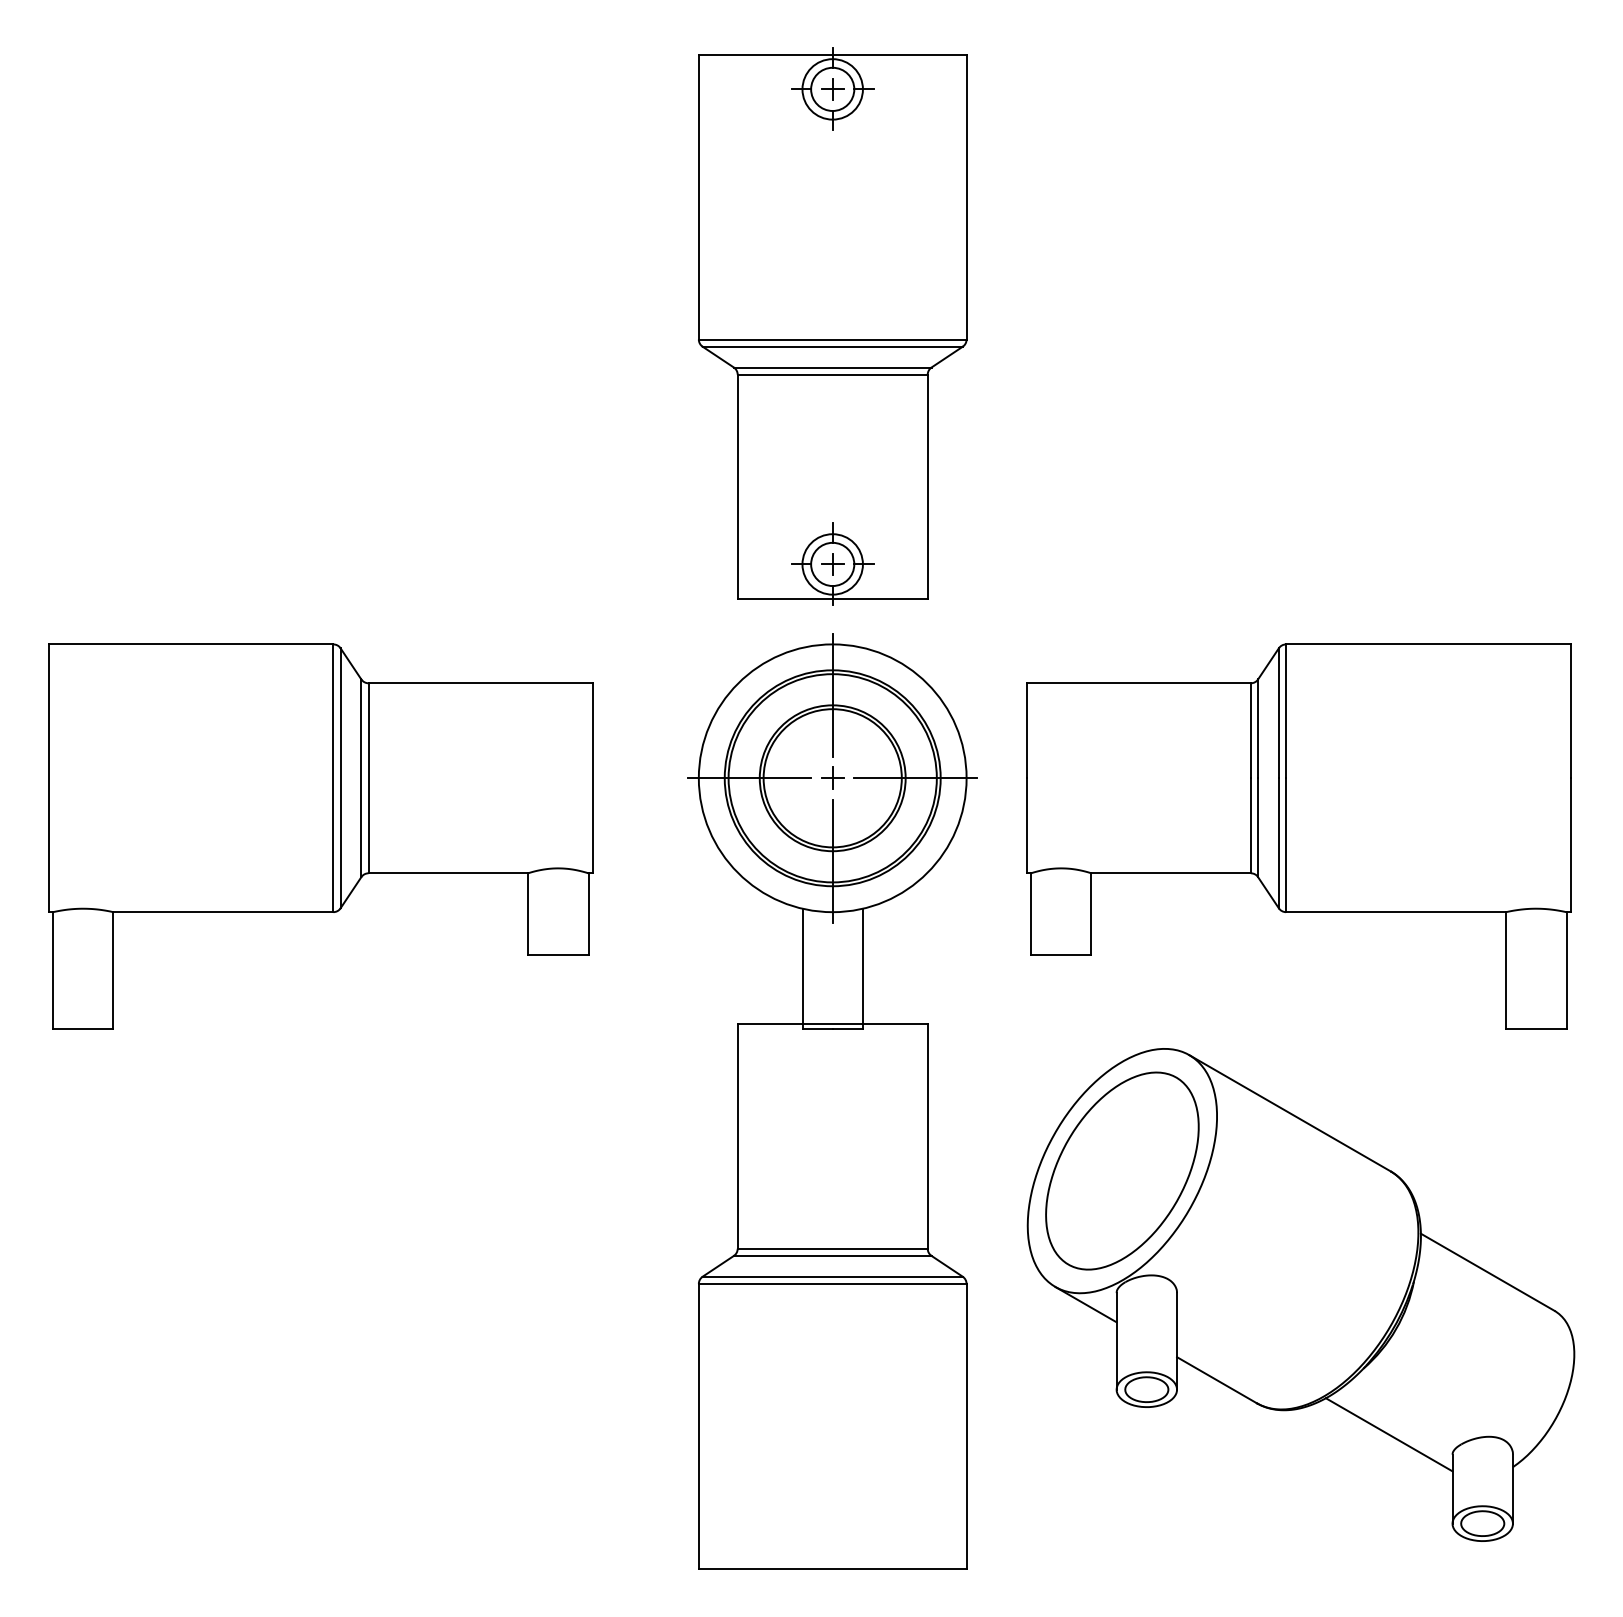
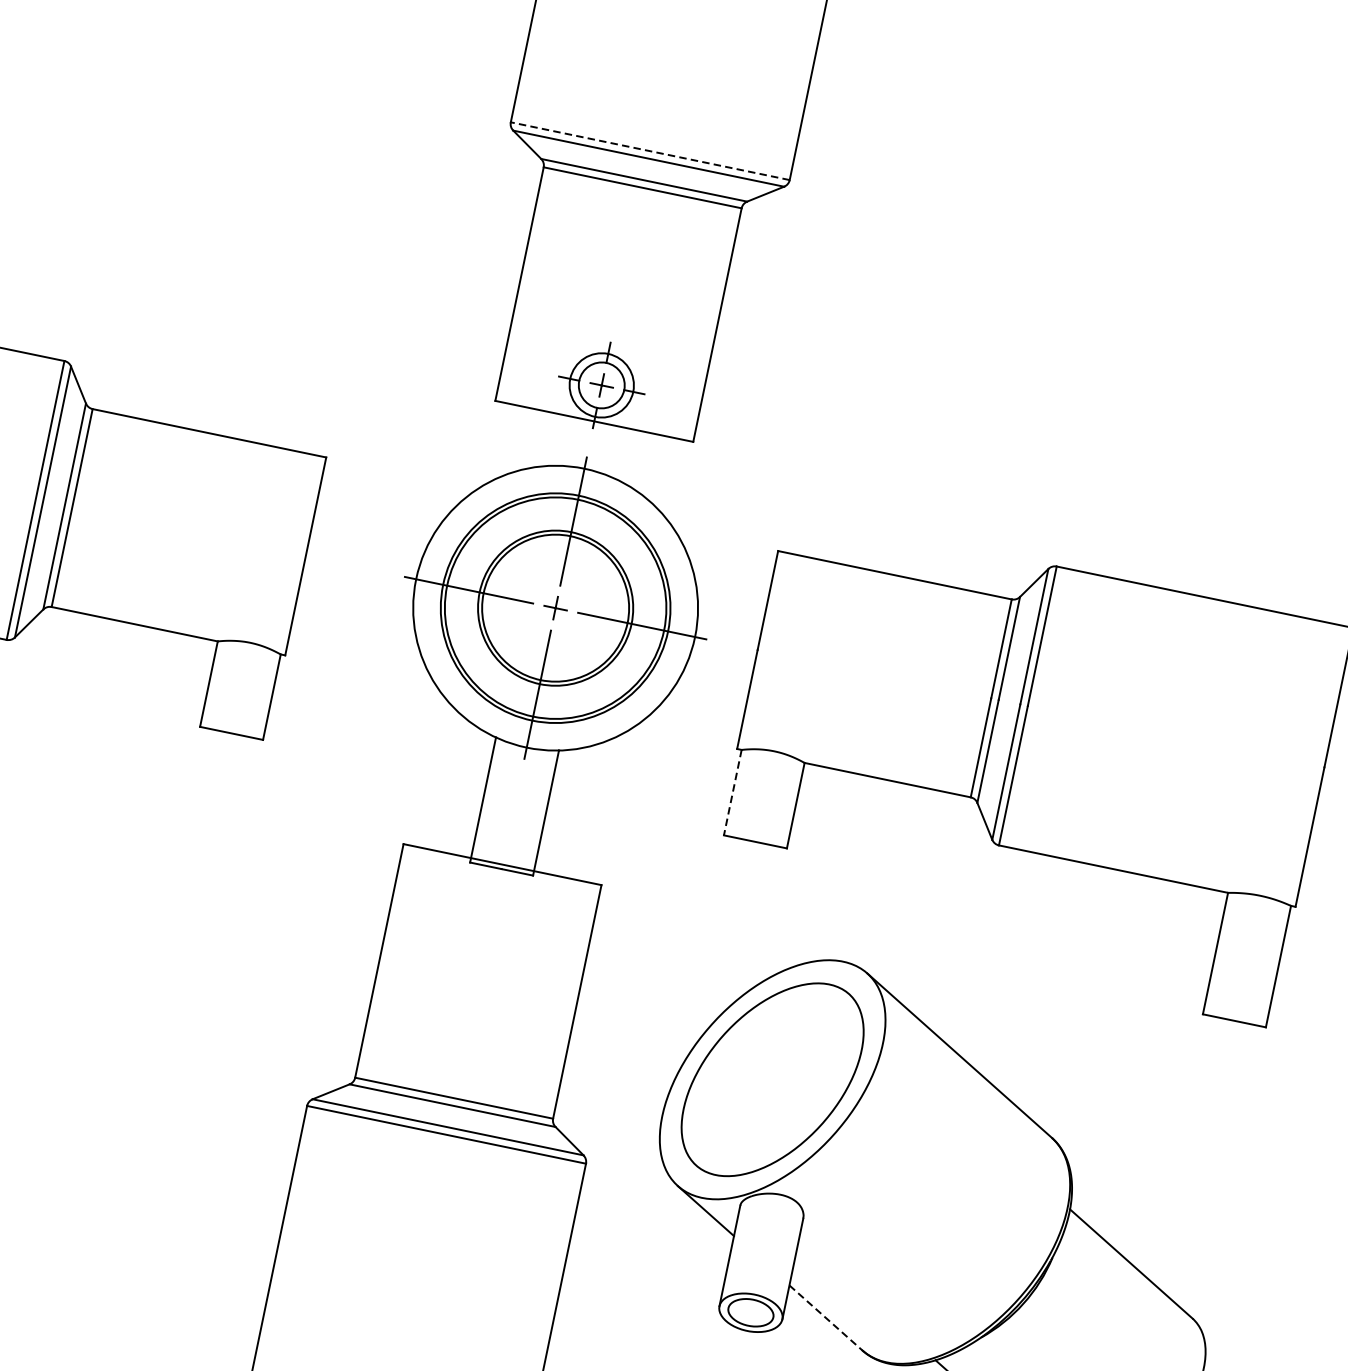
line: (832, 339) -> (650, 151), solid -> dashed
line: (1030, 914) -> (732, 792), solid -> dashed
line: (1217, 1380) -> (826, 1318), solid -> dashed

